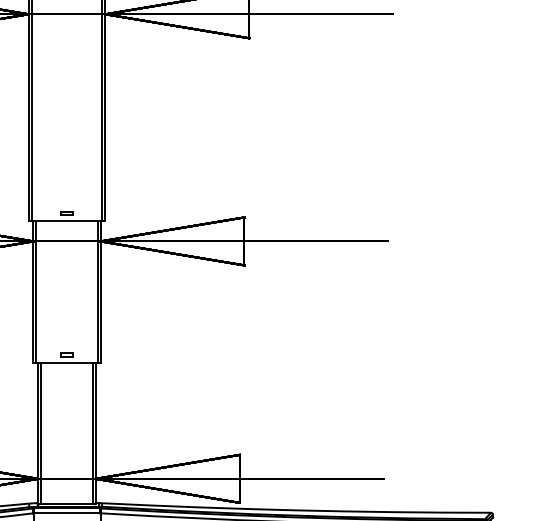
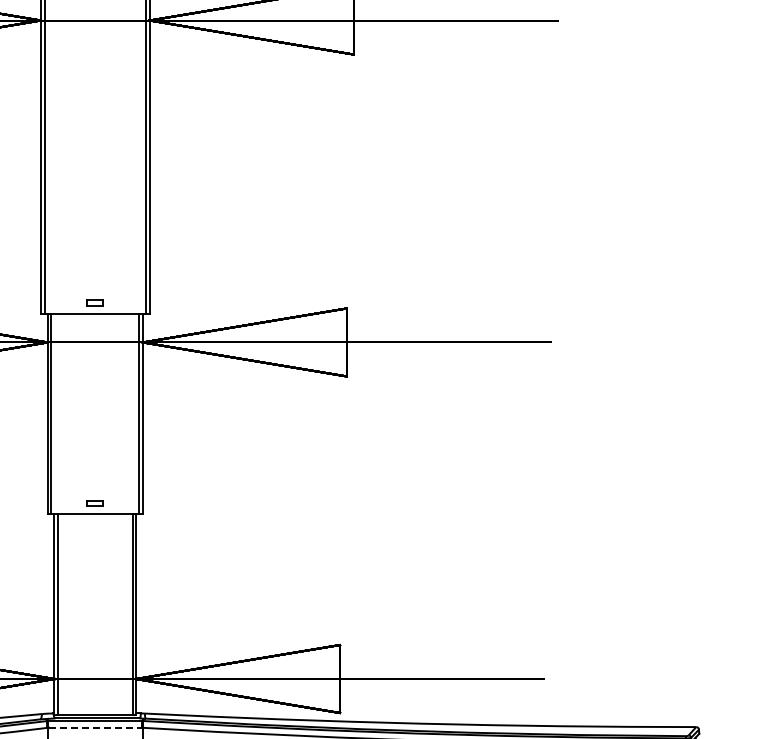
line: (67, 513) -> (96, 727), solid -> dashed

